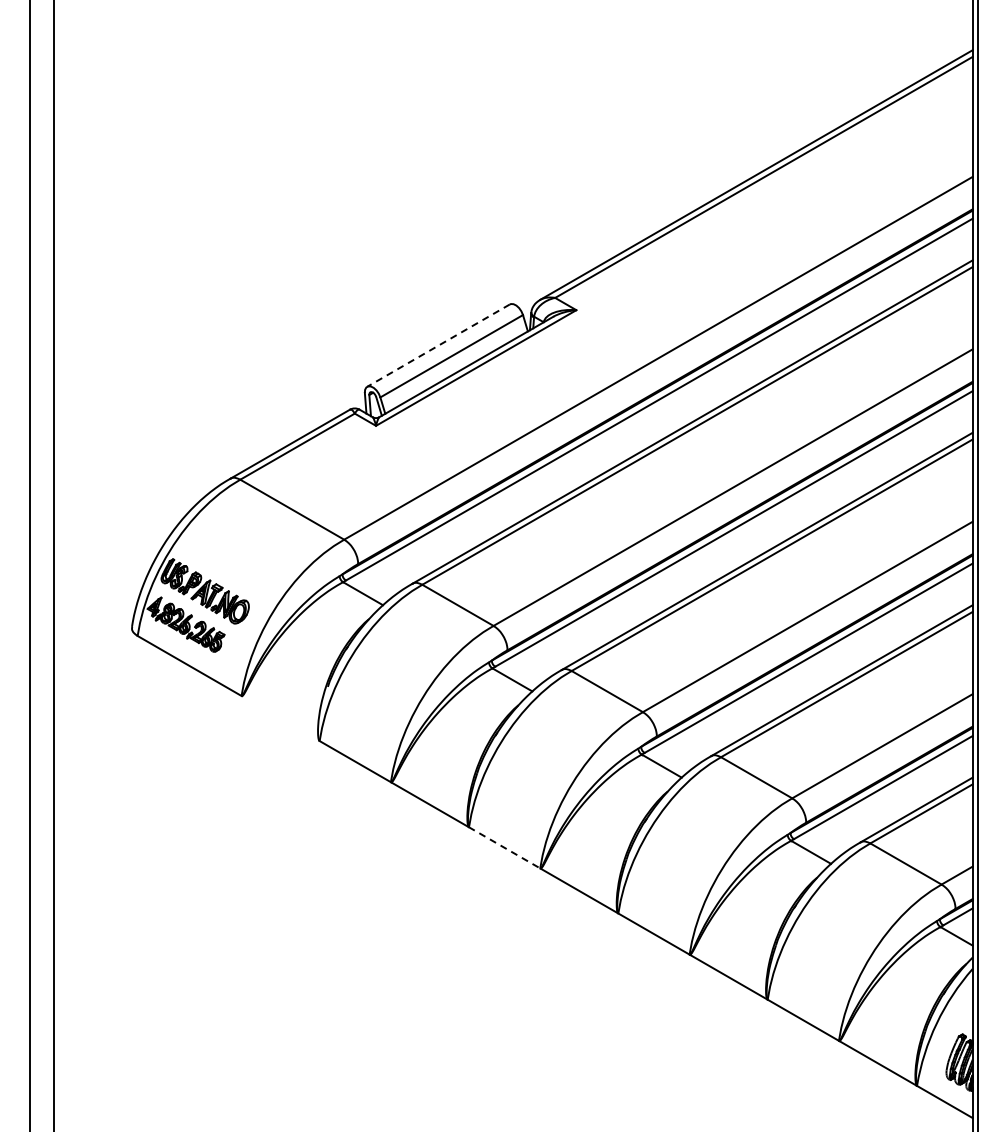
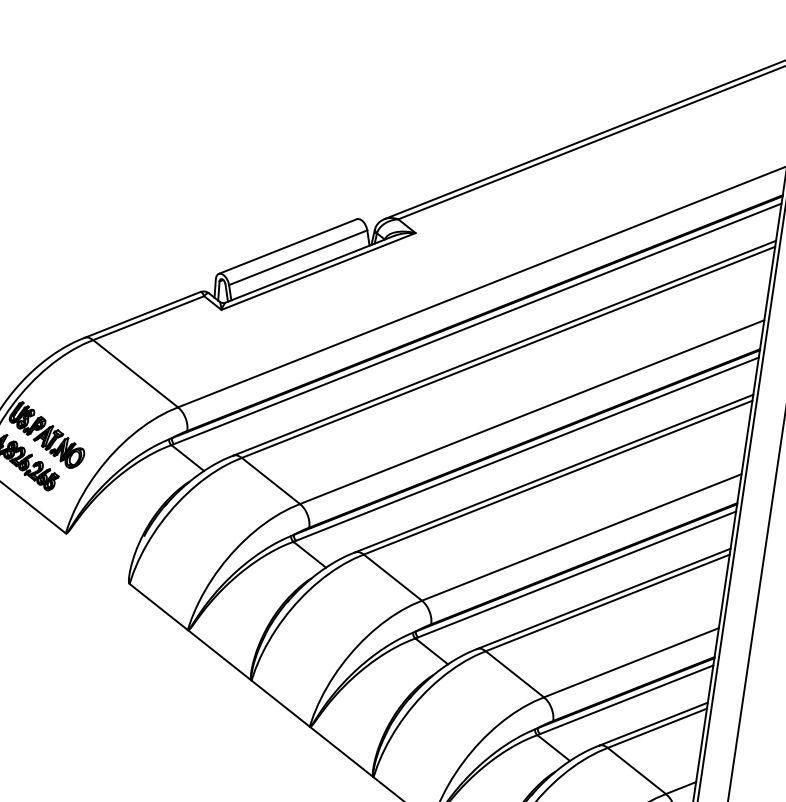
line: (438, 345) -> (287, 246), dashed -> solid
line: (505, 848) -> (281, 704), dashed -> solid

